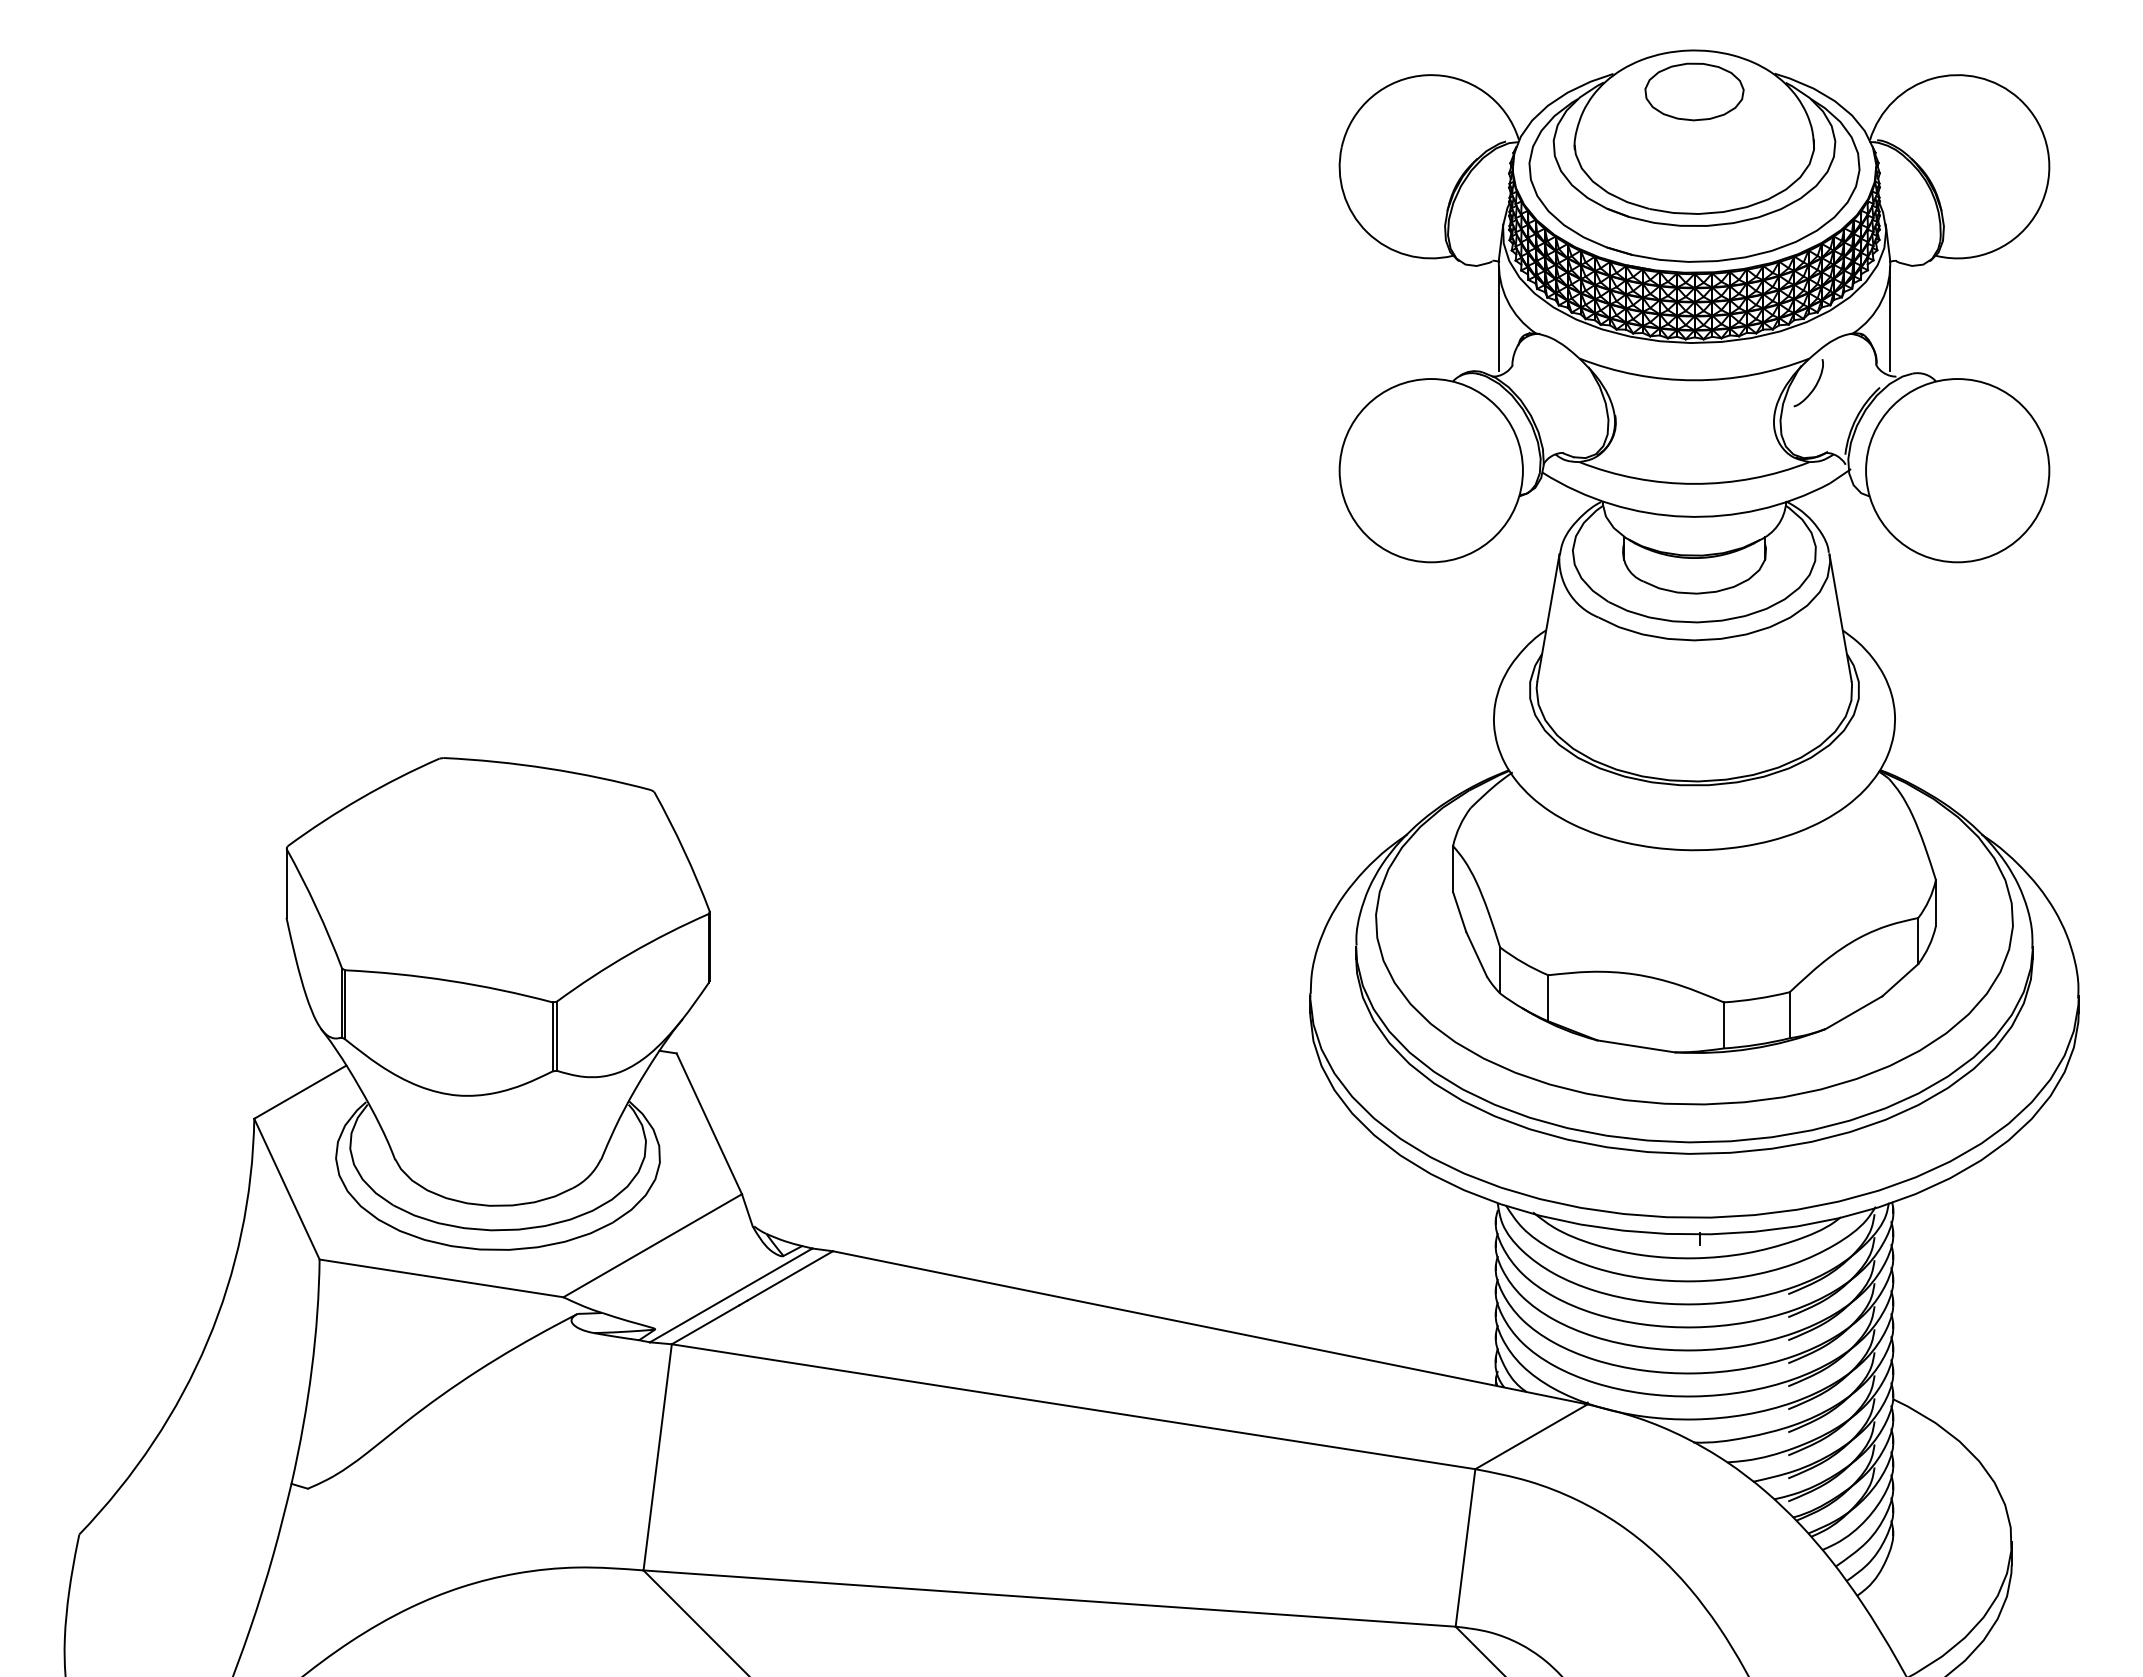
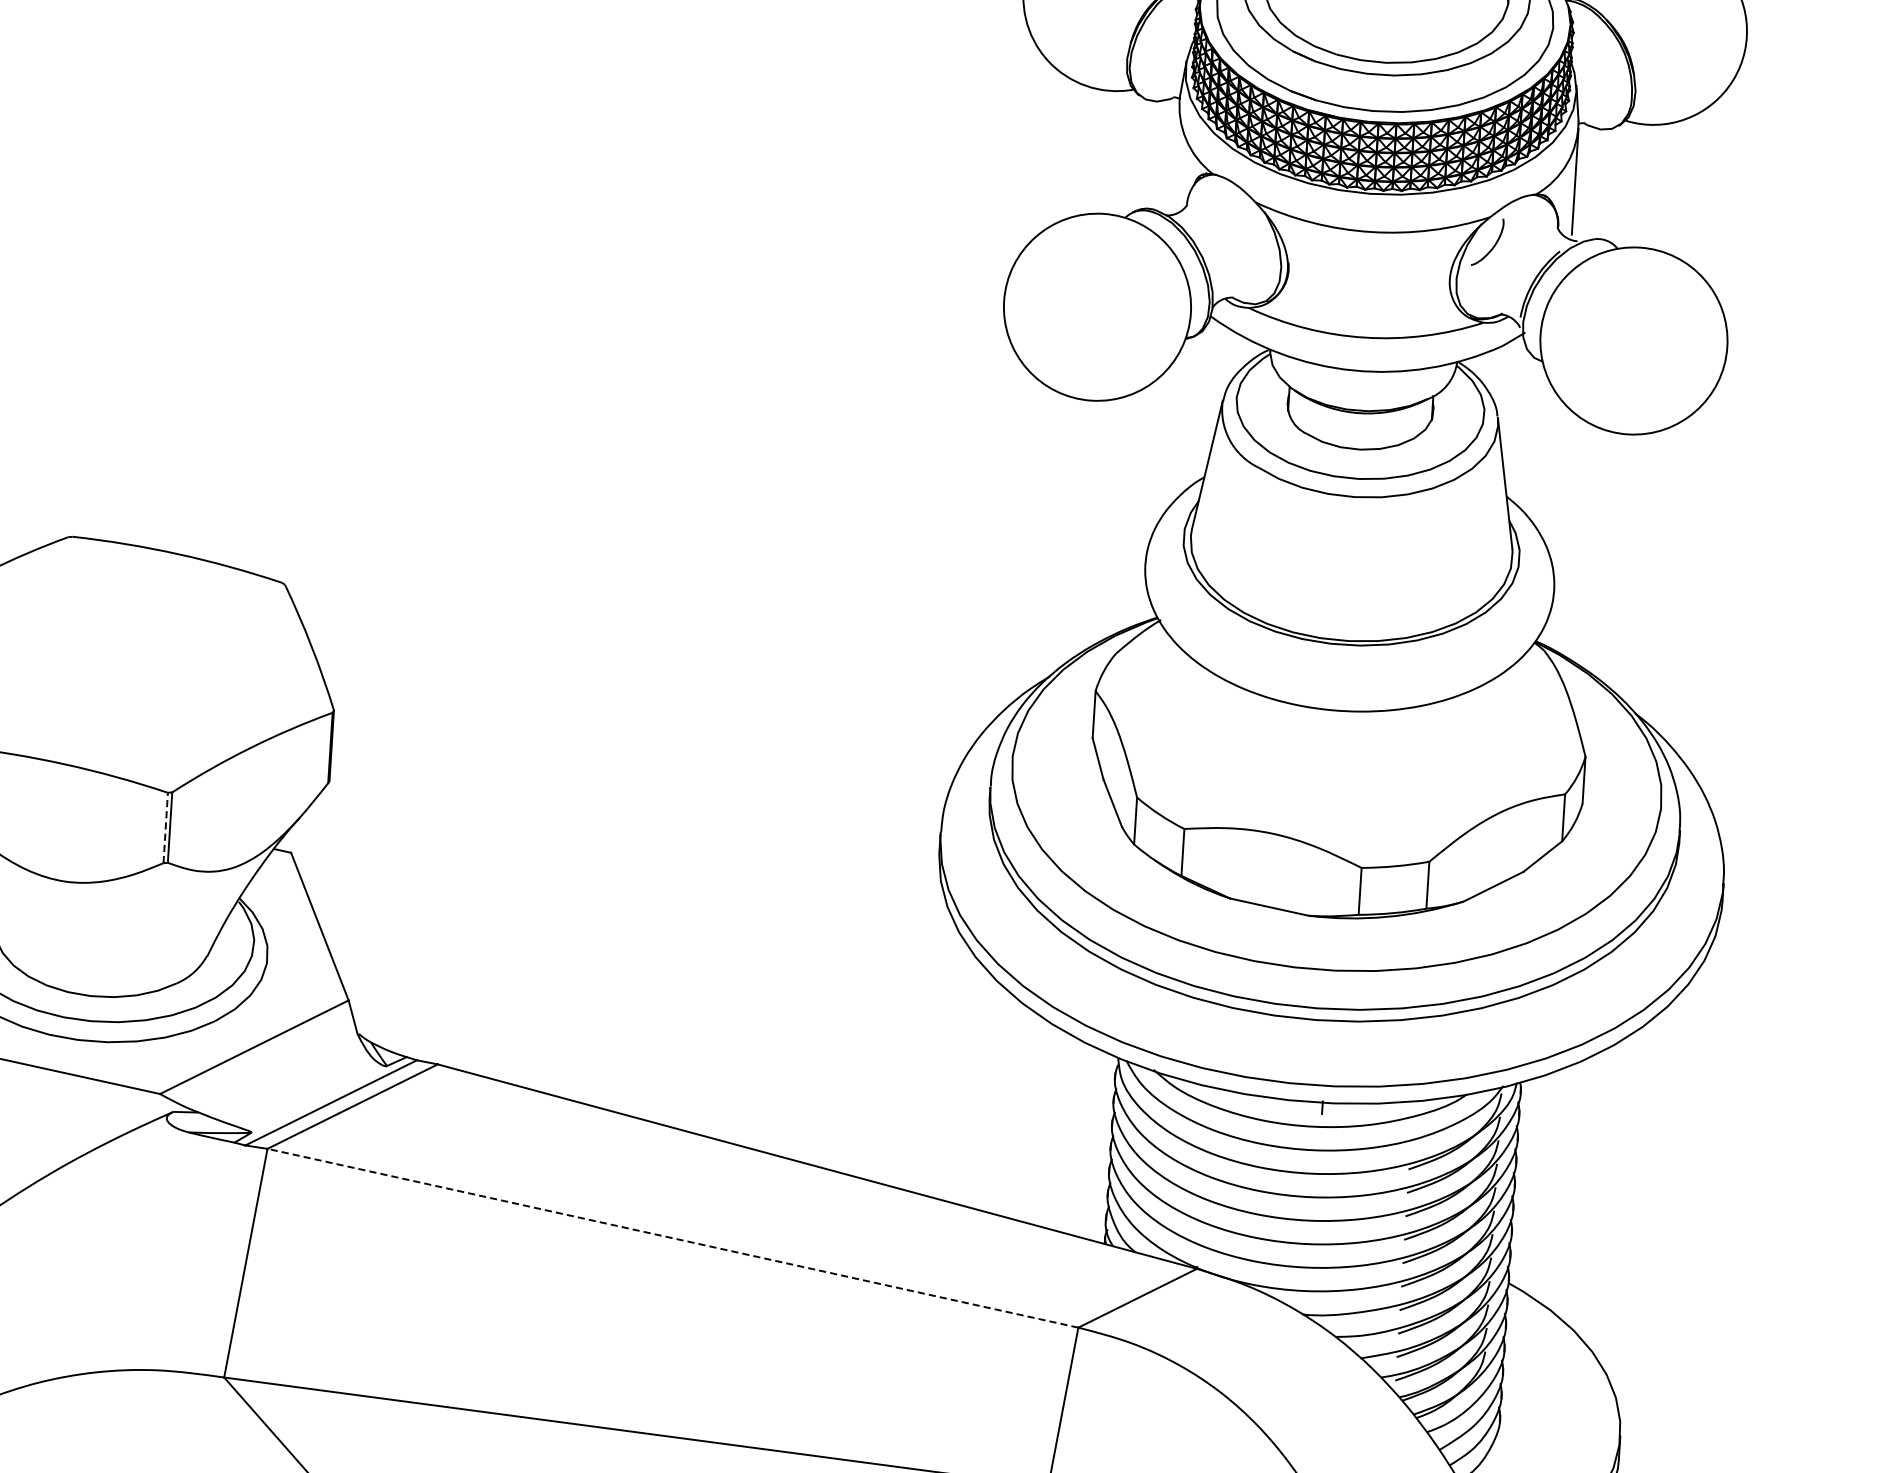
line: (1498, 318) -> (1175, 156), removed
line: (552, 1036) -> (165, 827), solid -> dashed
line: (1073, 1406) -> (672, 1238), solid -> dashed

